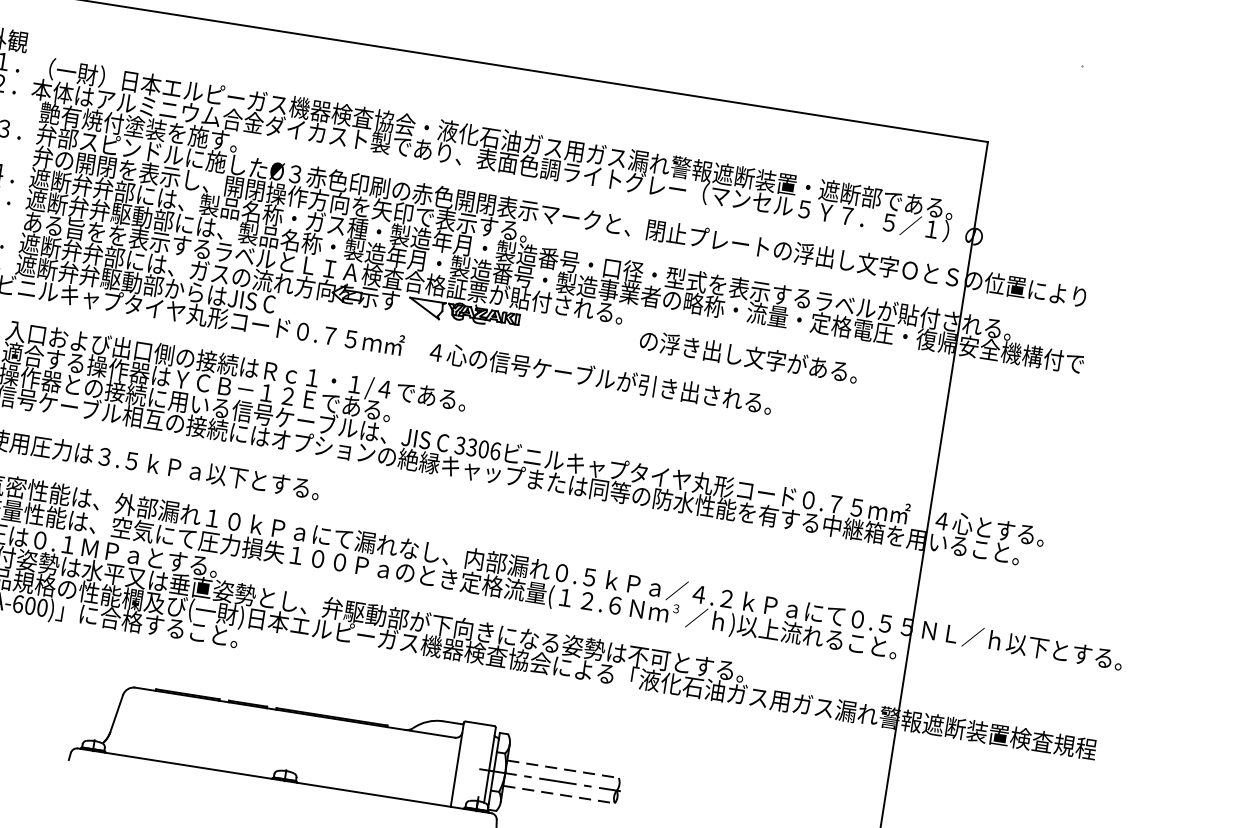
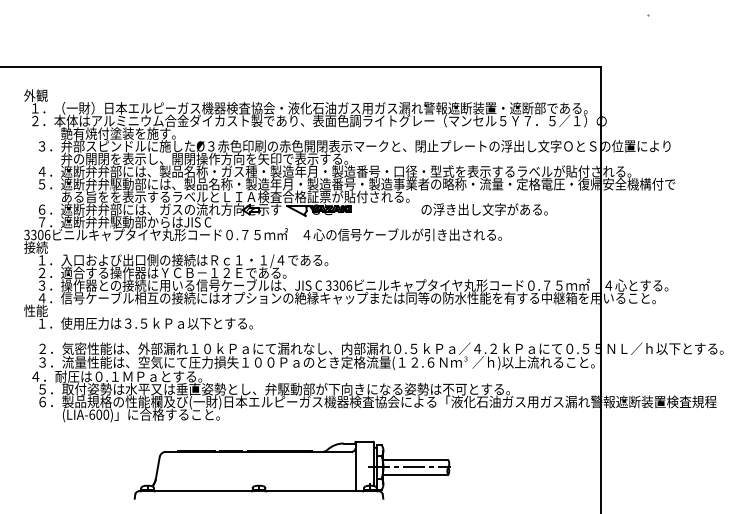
line: (563, 770) -> (416, 460), dashed -> solid
line: (560, 794) -> (416, 474), dashed -> solid

